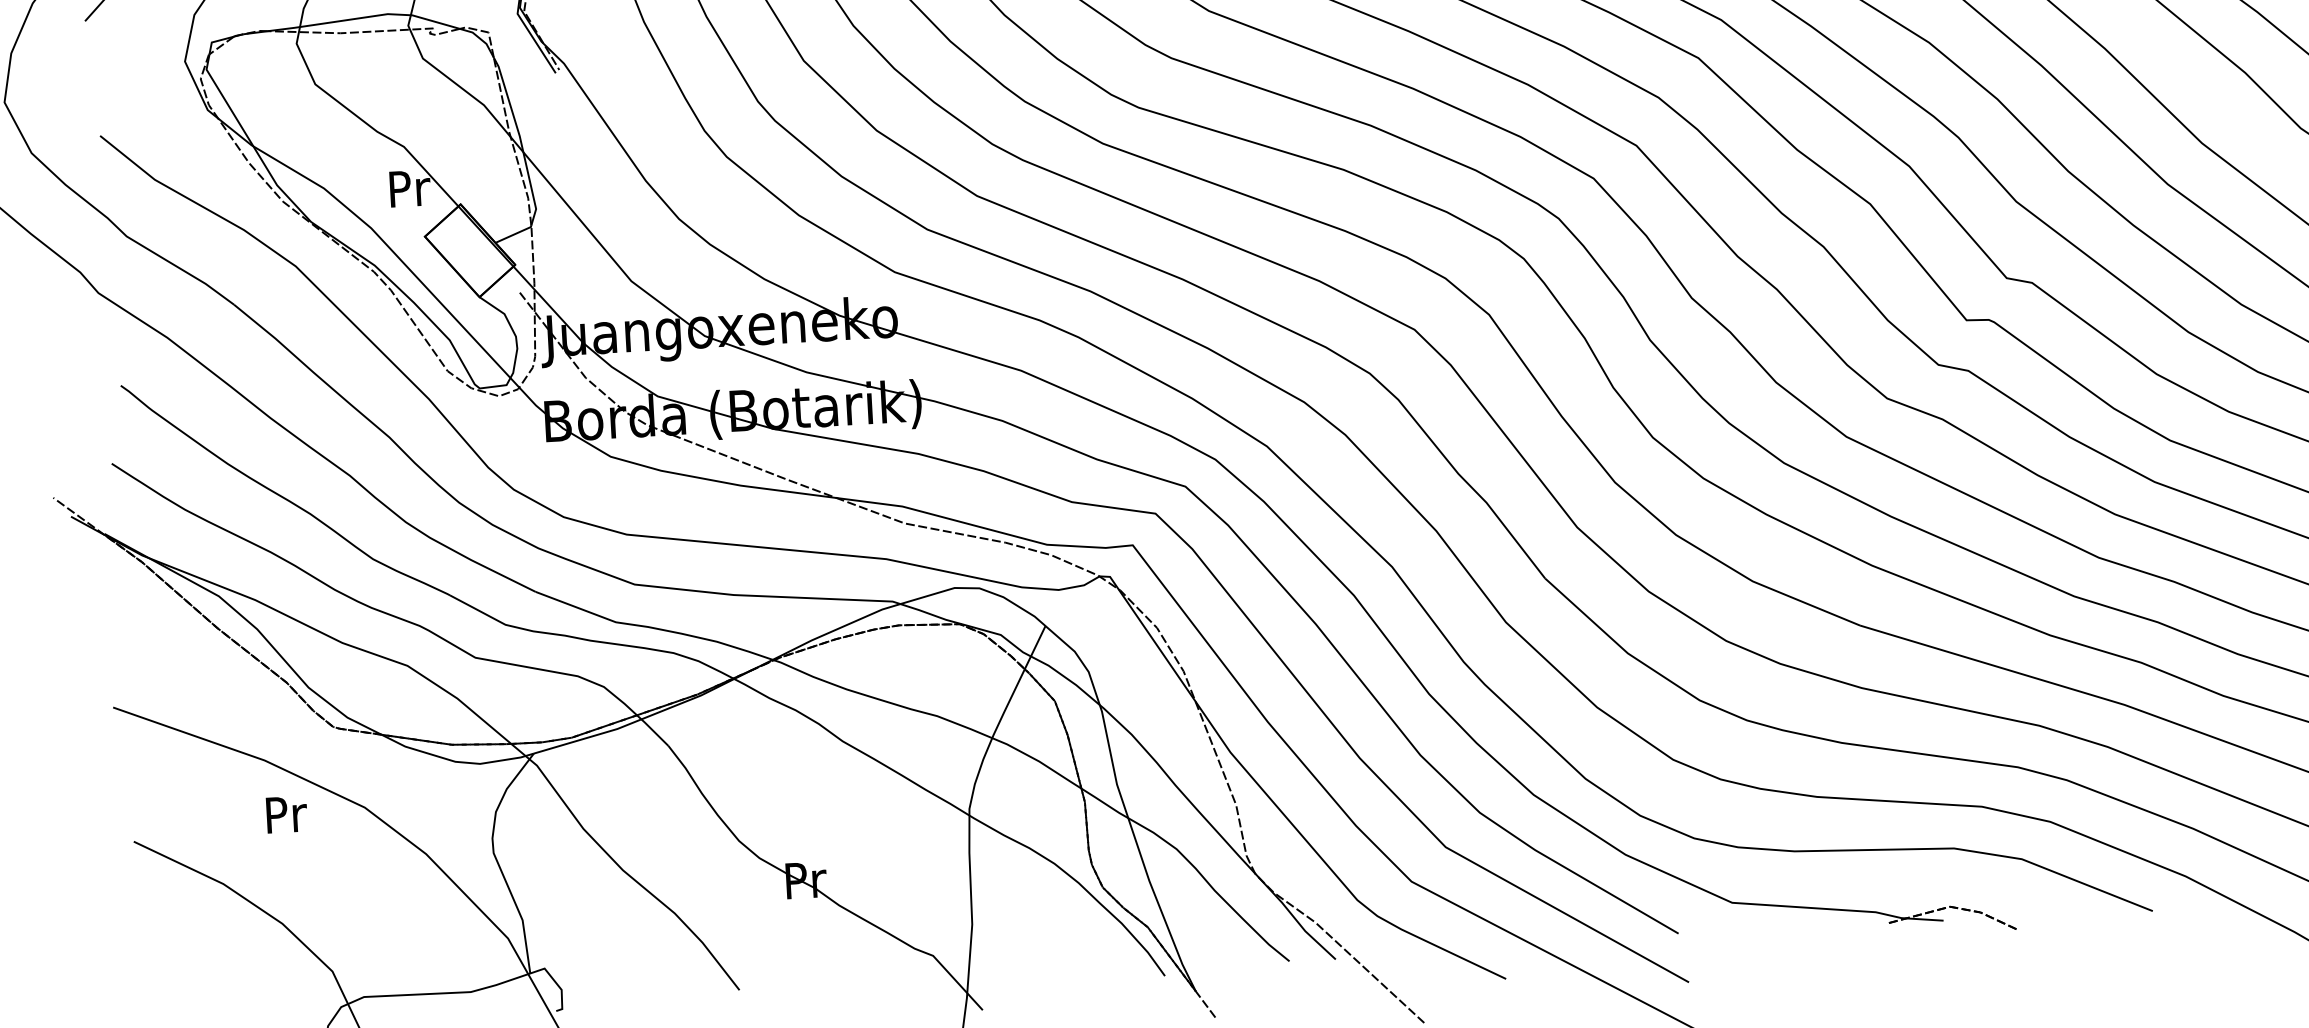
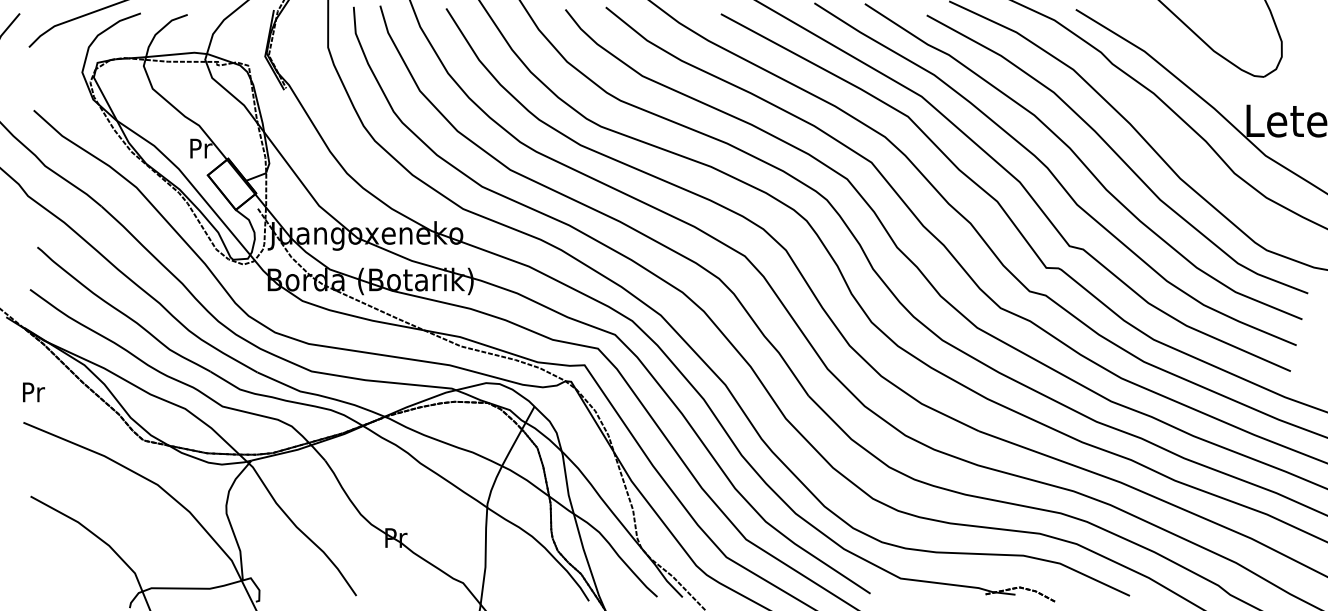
text: (286, 814) -> (33, 392), moved

